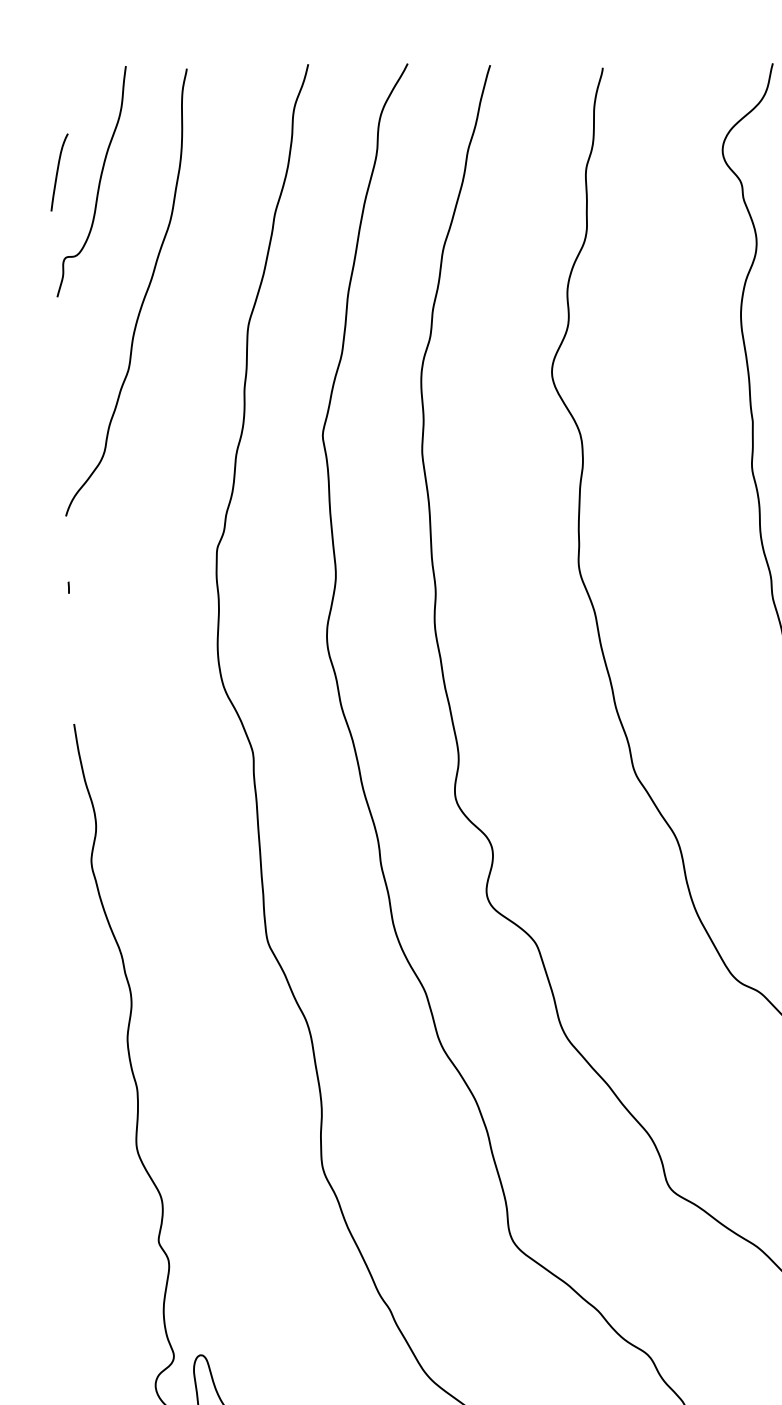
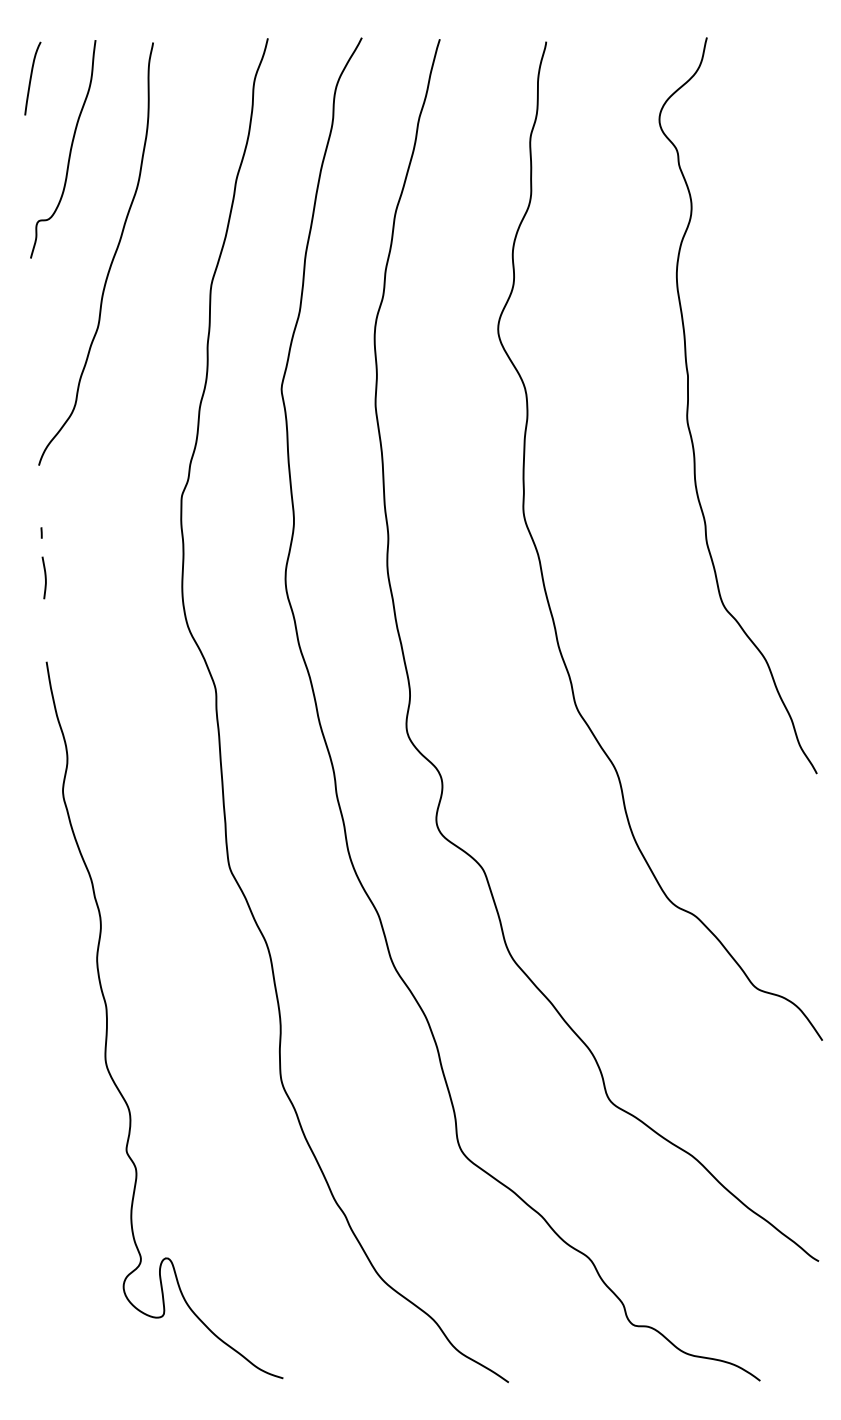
curve: (58, 172) -> (31, 78), moved
curve: (71, 634) -> (44, 577), added

